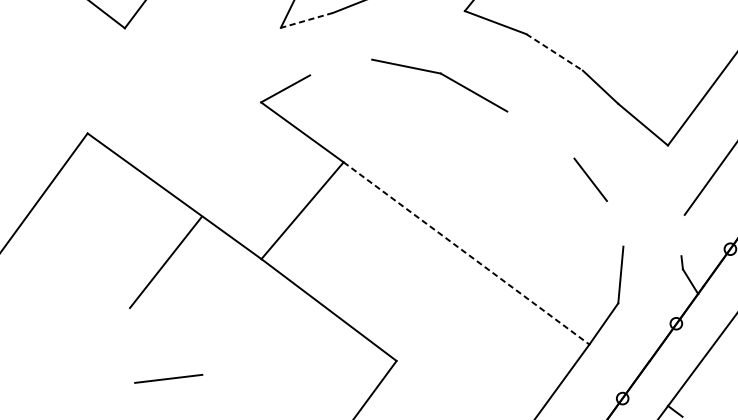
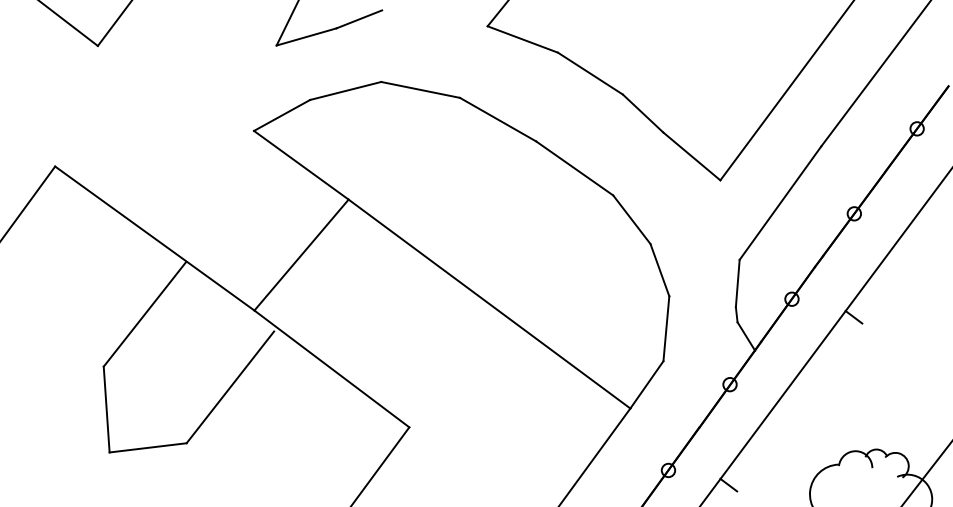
line: (306, 20) -> (306, 37), dashed -> solid
line: (554, 52) -> (590, 73), dashed -> solid
line: (340, 67) -> (345, 90), added
line: (540, 135) -> (574, 168), added
line: (614, 223) -> (659, 269), added
line: (682, 235) -> (737, 283), added
line: (466, 253) -> (489, 304), dashed -> solid
line: (240, 326) -> (230, 387), added
line: (132, 345) -> (106, 409), added

